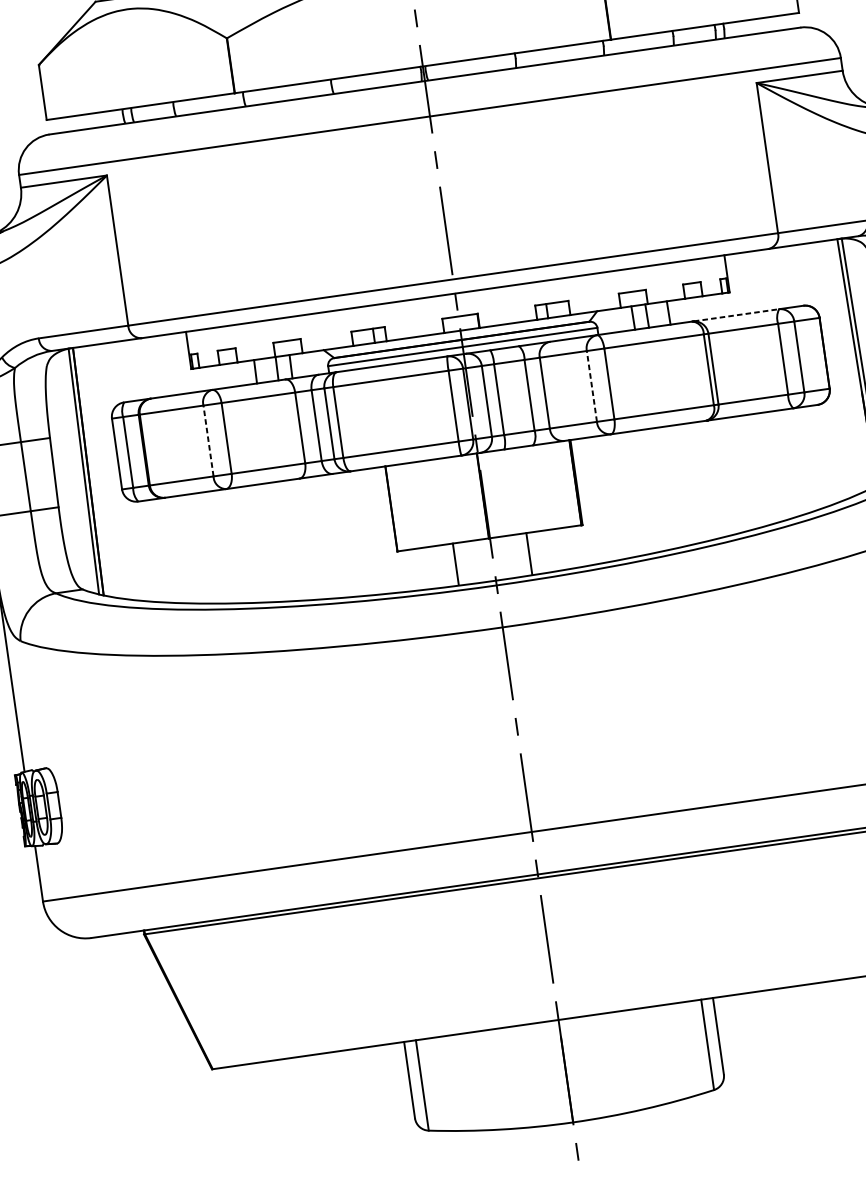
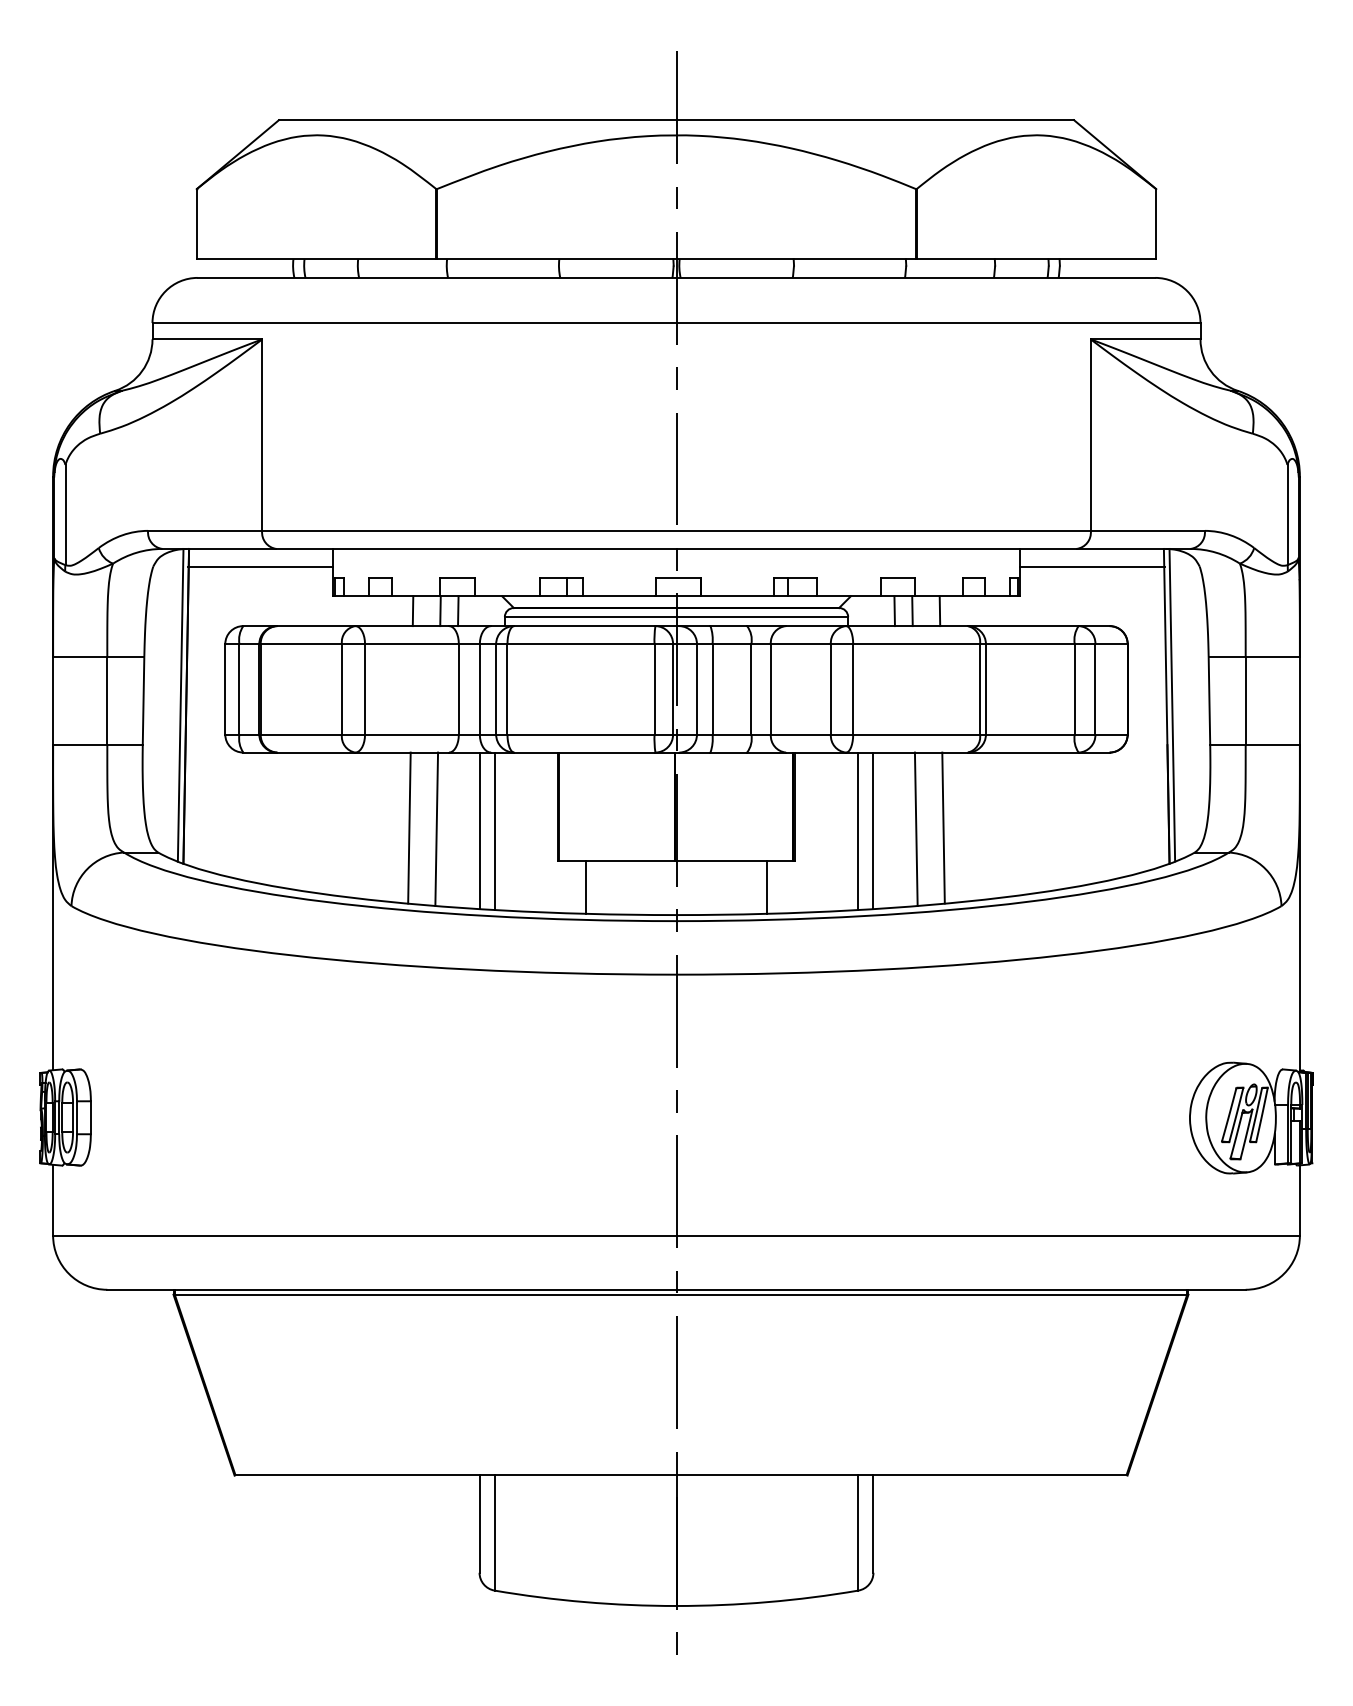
line: (782, 261) -> (1091, 566), added
line: (736, 315) -> (1024, 626), dashed -> solid
line: (130, 353) -> (260, 566), added
line: (591, 385) -> (830, 688), dashed -> solid
line: (208, 440) -> (341, 688), dashed -> solid
line: (695, 482) -> (943, 827), added
line: (673, 486) -> (915, 828), added
line: (641, 492) -> (873, 830), added
line: (629, 494) -> (858, 831), added
line: (344, 535) -> (494, 831), added
line: (332, 536) -> (479, 830), added
line: (298, 539) -> (436, 828), added
line: (276, 541) -> (409, 827), added
line: (529, 553) -> (766, 887), moved
line: (456, 564) -> (586, 887), moved

